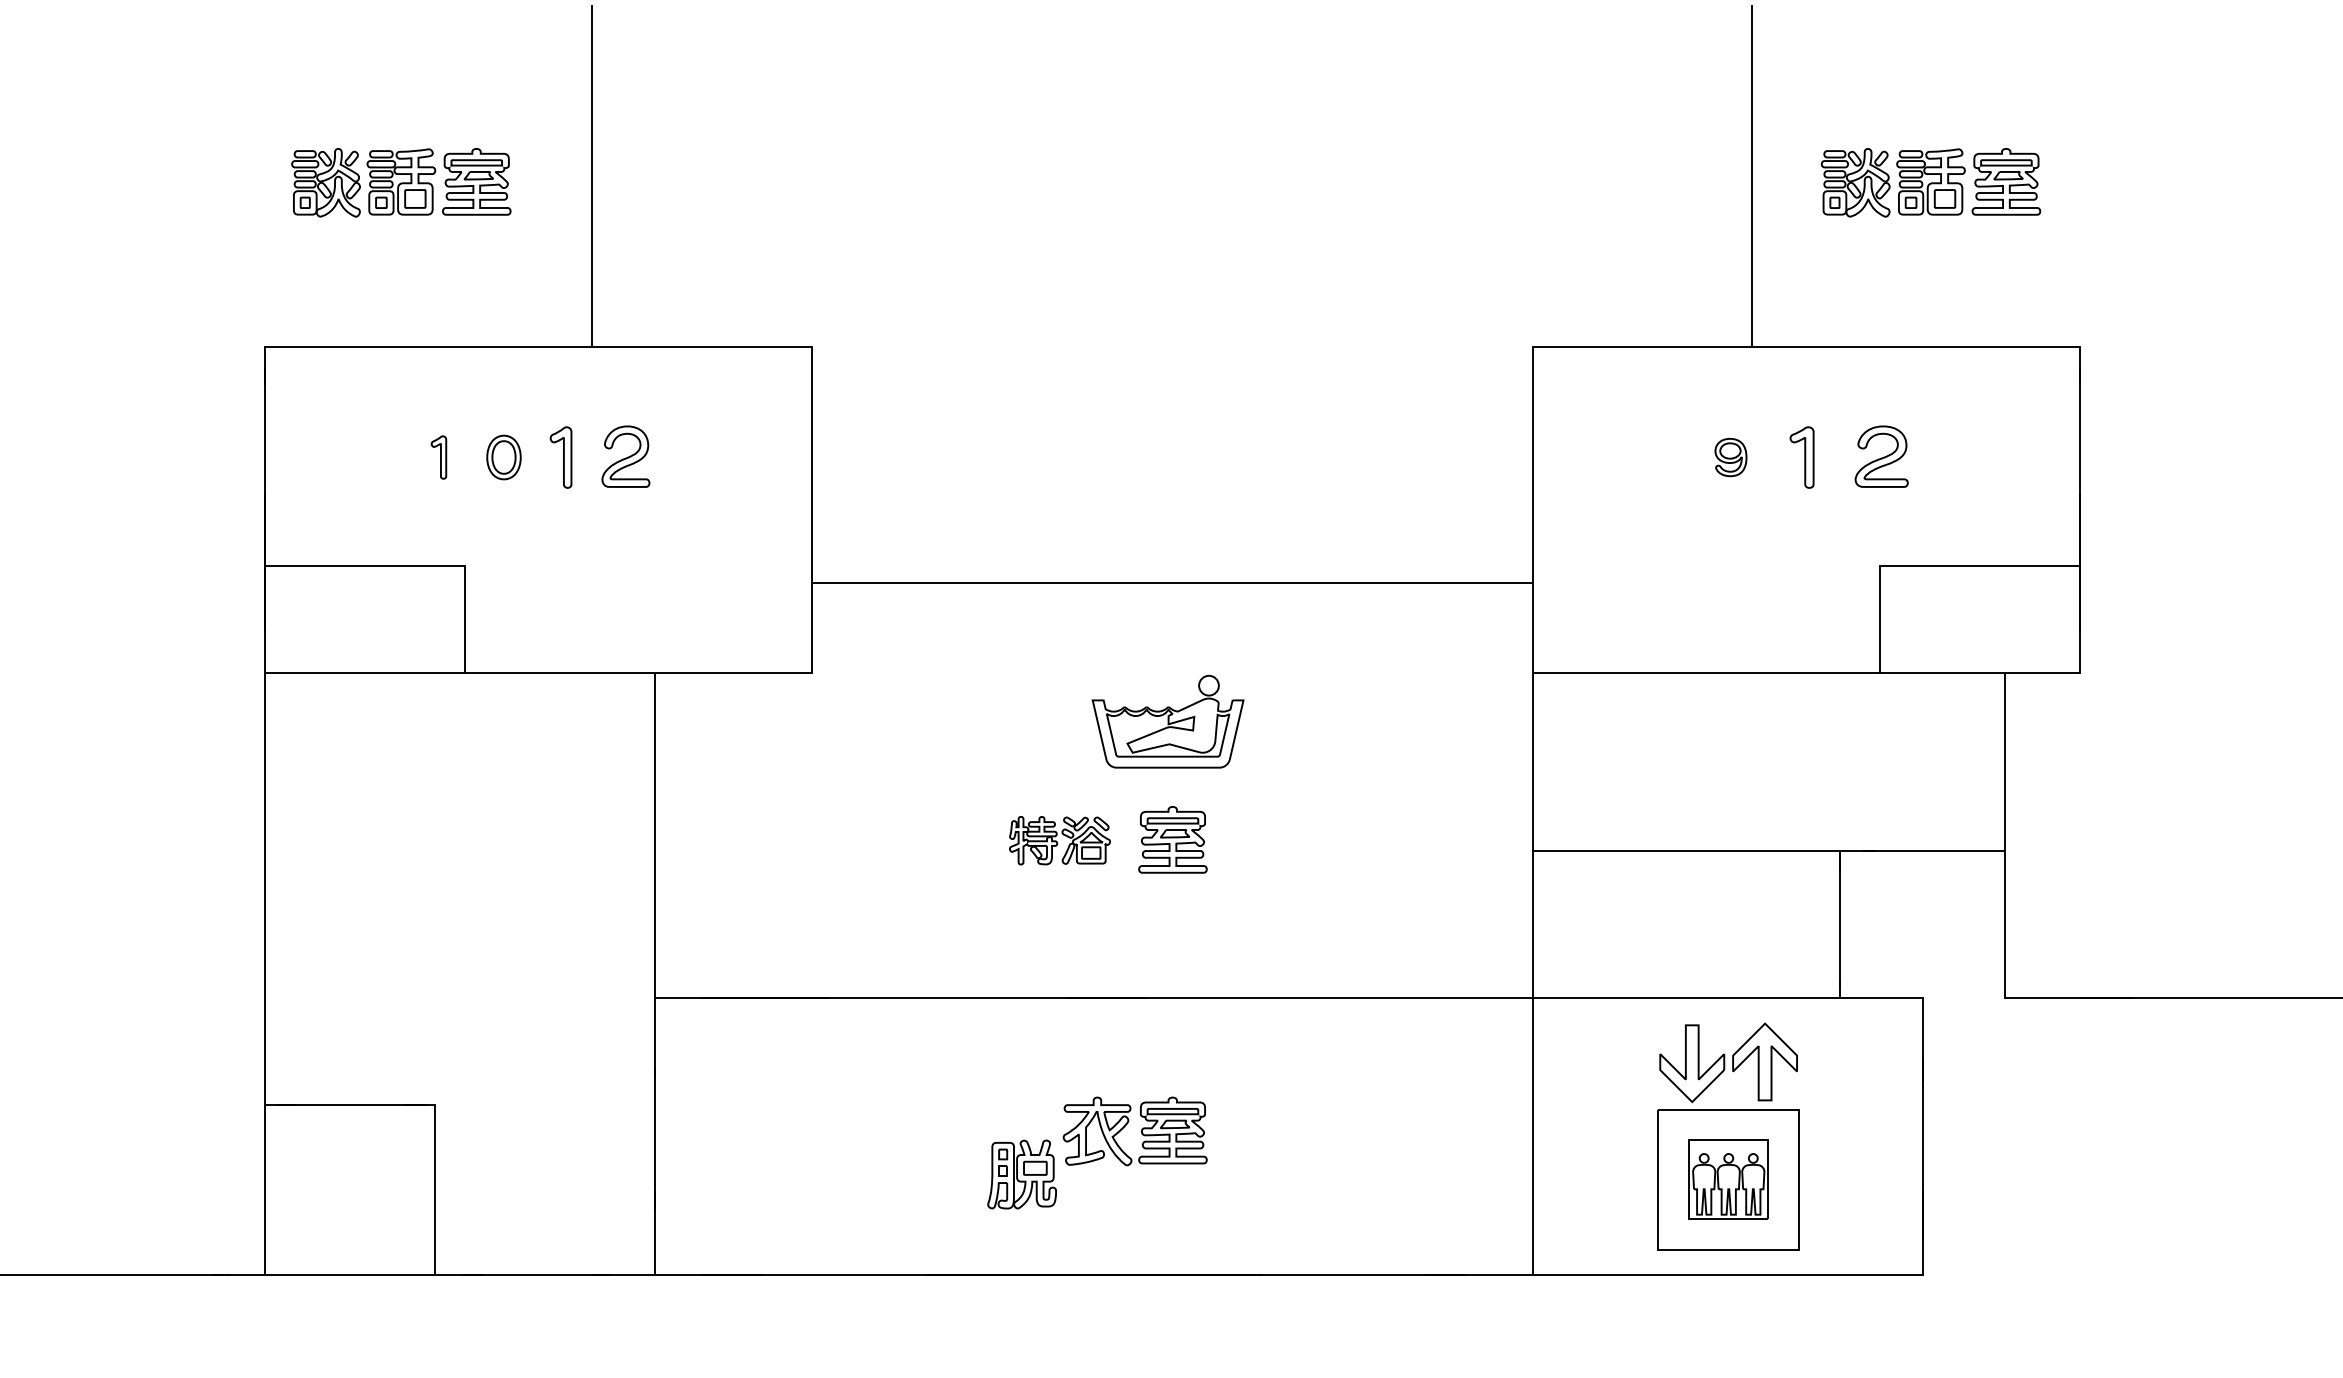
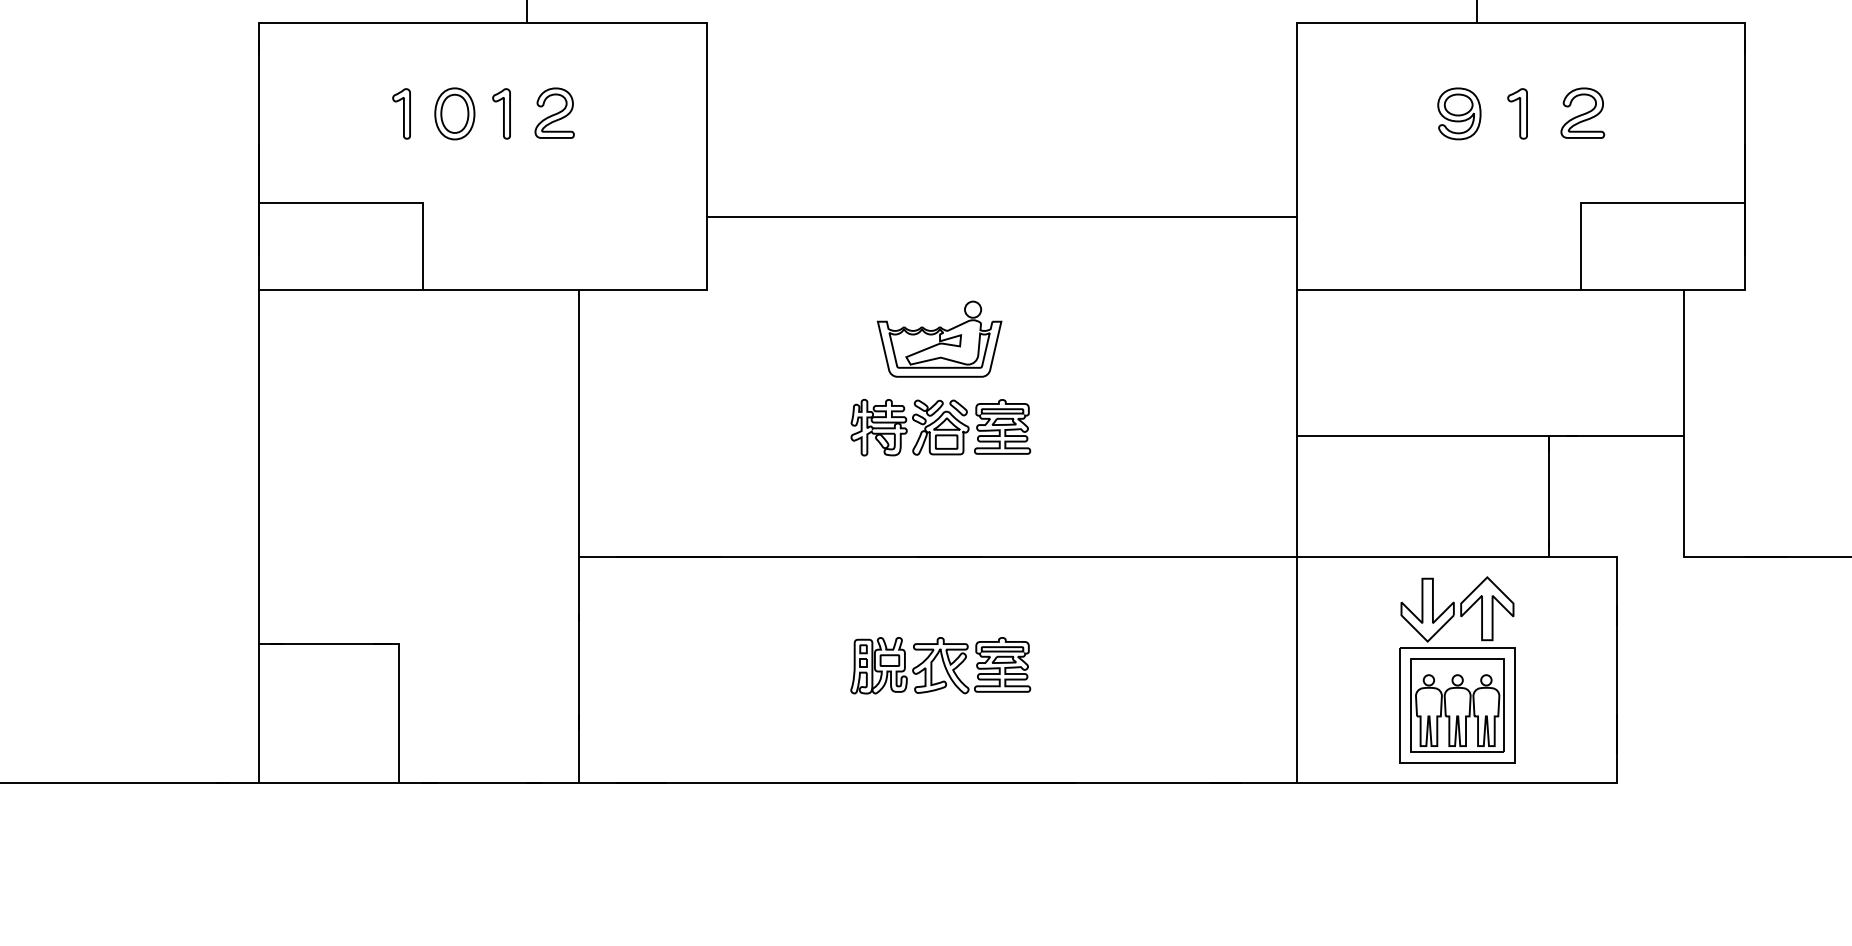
part: (438, 457) -> (401, 113), size x1.43
part: (503, 457) -> (454, 113), size x1.43
part: (1730, 457) -> (1459, 113), size x1.67
part: (1167, 721) -> (939, 339), moved
part: (1059, 840) -> (909, 427), size x1.43
part: (1021, 1174) -> (878, 665), moved
part: (1728, 1179) -> (1457, 704), size x1.43

